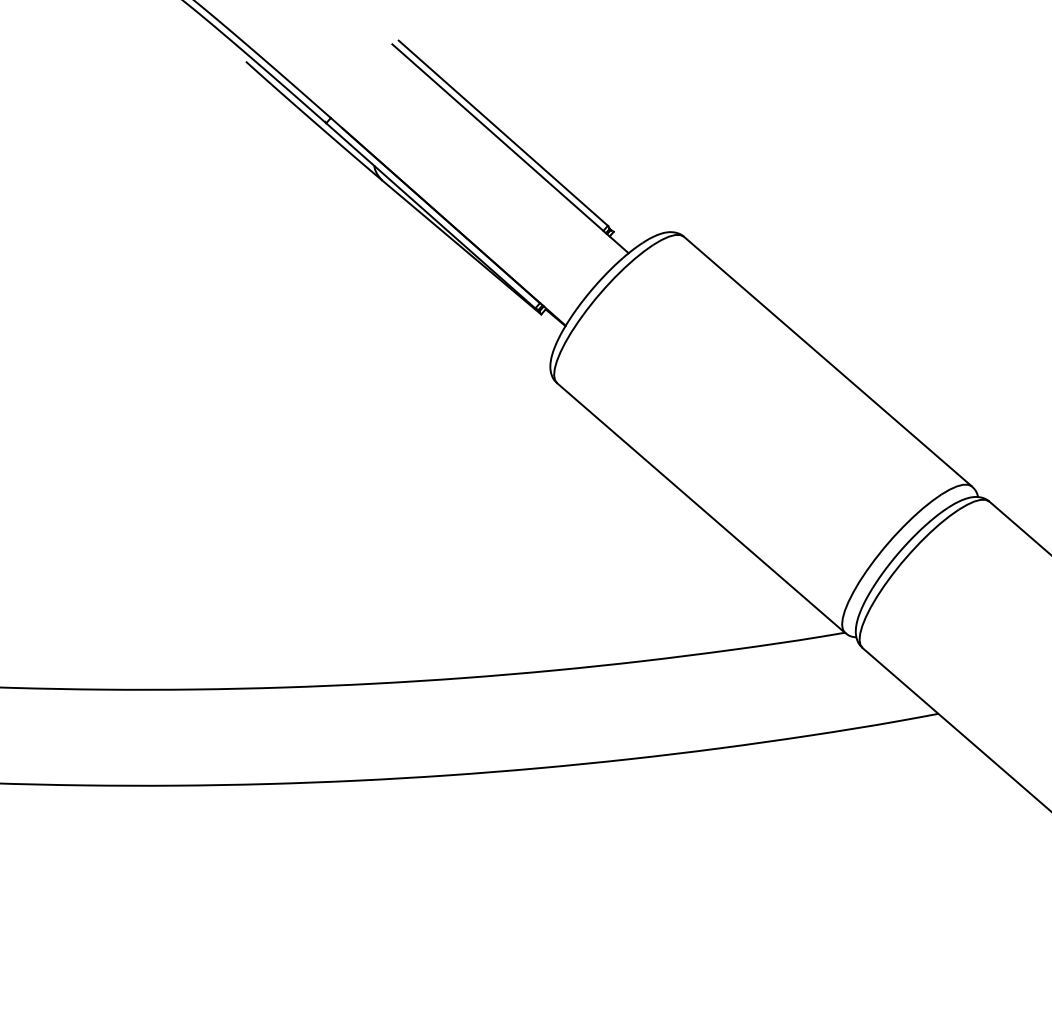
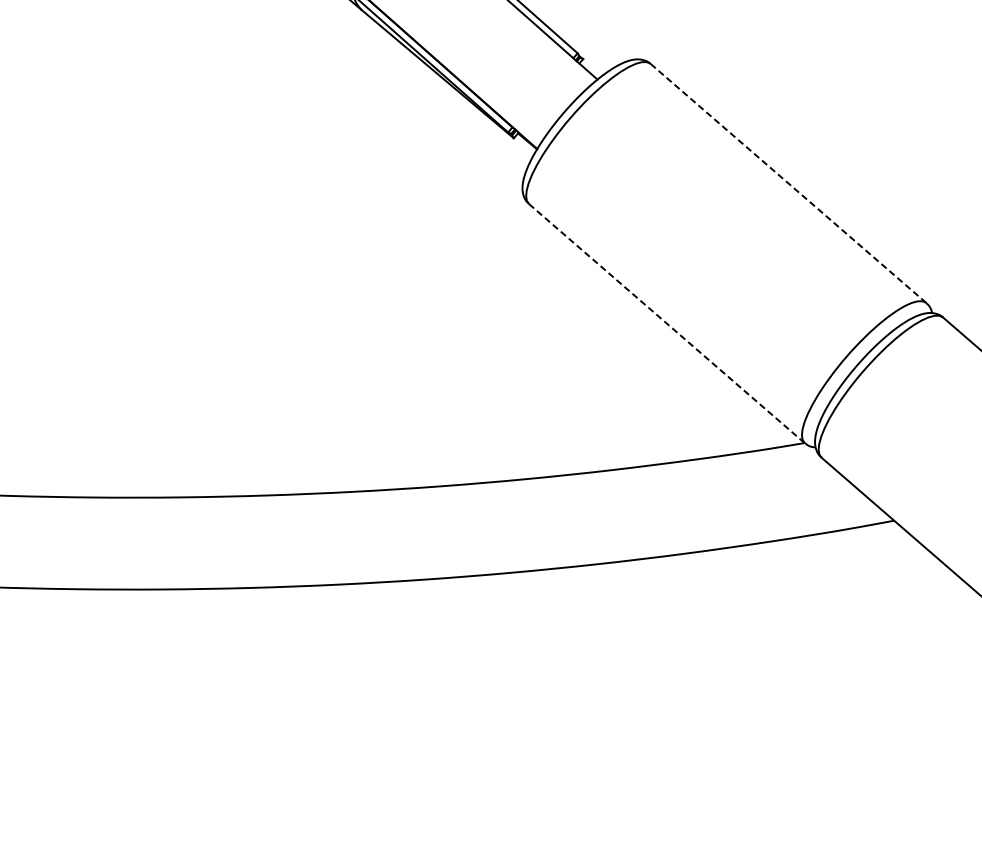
line: (828, 361) -> (788, 183), solid -> dashed
line: (701, 508) -> (667, 324), solid -> dashed

